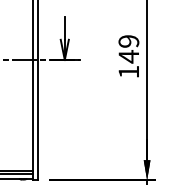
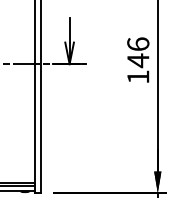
text: (128, 41) -> (137, 44), 149 -> 146

